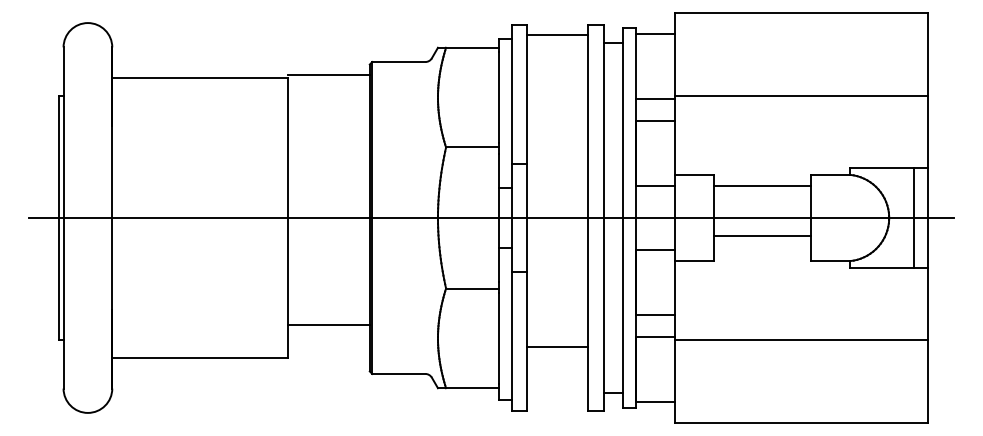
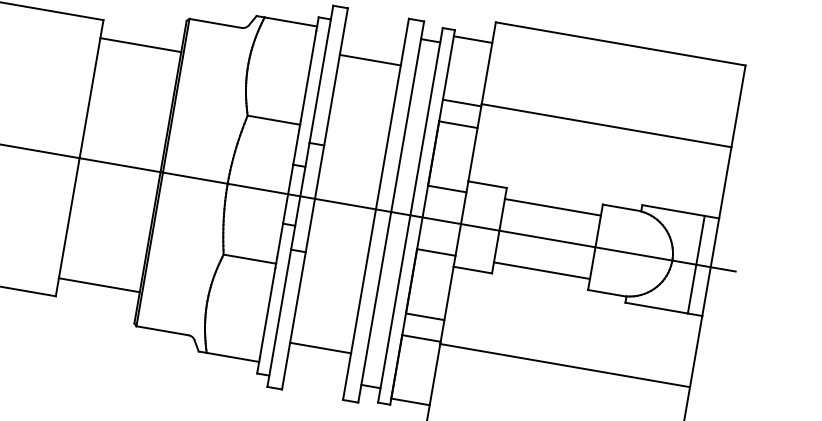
line: (557, 34) -> (370, 59), moved
line: (328, 75) -> (140, 45), moved
line: (762, 236) -> (541, 271), moved
line: (328, 324) -> (99, 284), moved
line: (557, 347) -> (320, 348), moved

